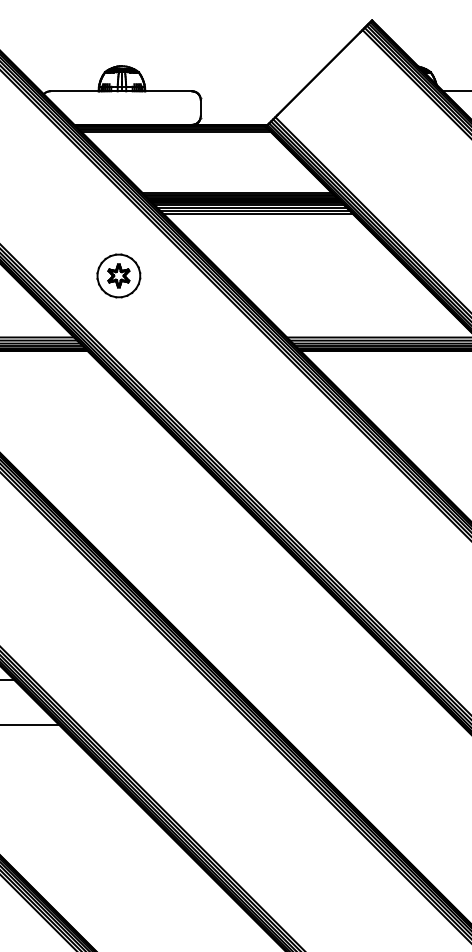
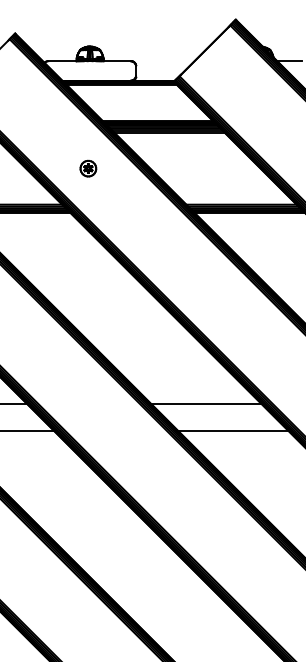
part: (119, 275) -> (88, 168), size x0.62
line: (321, 680) -> (206, 404), added
line: (366, 725) -> (232, 430), added

